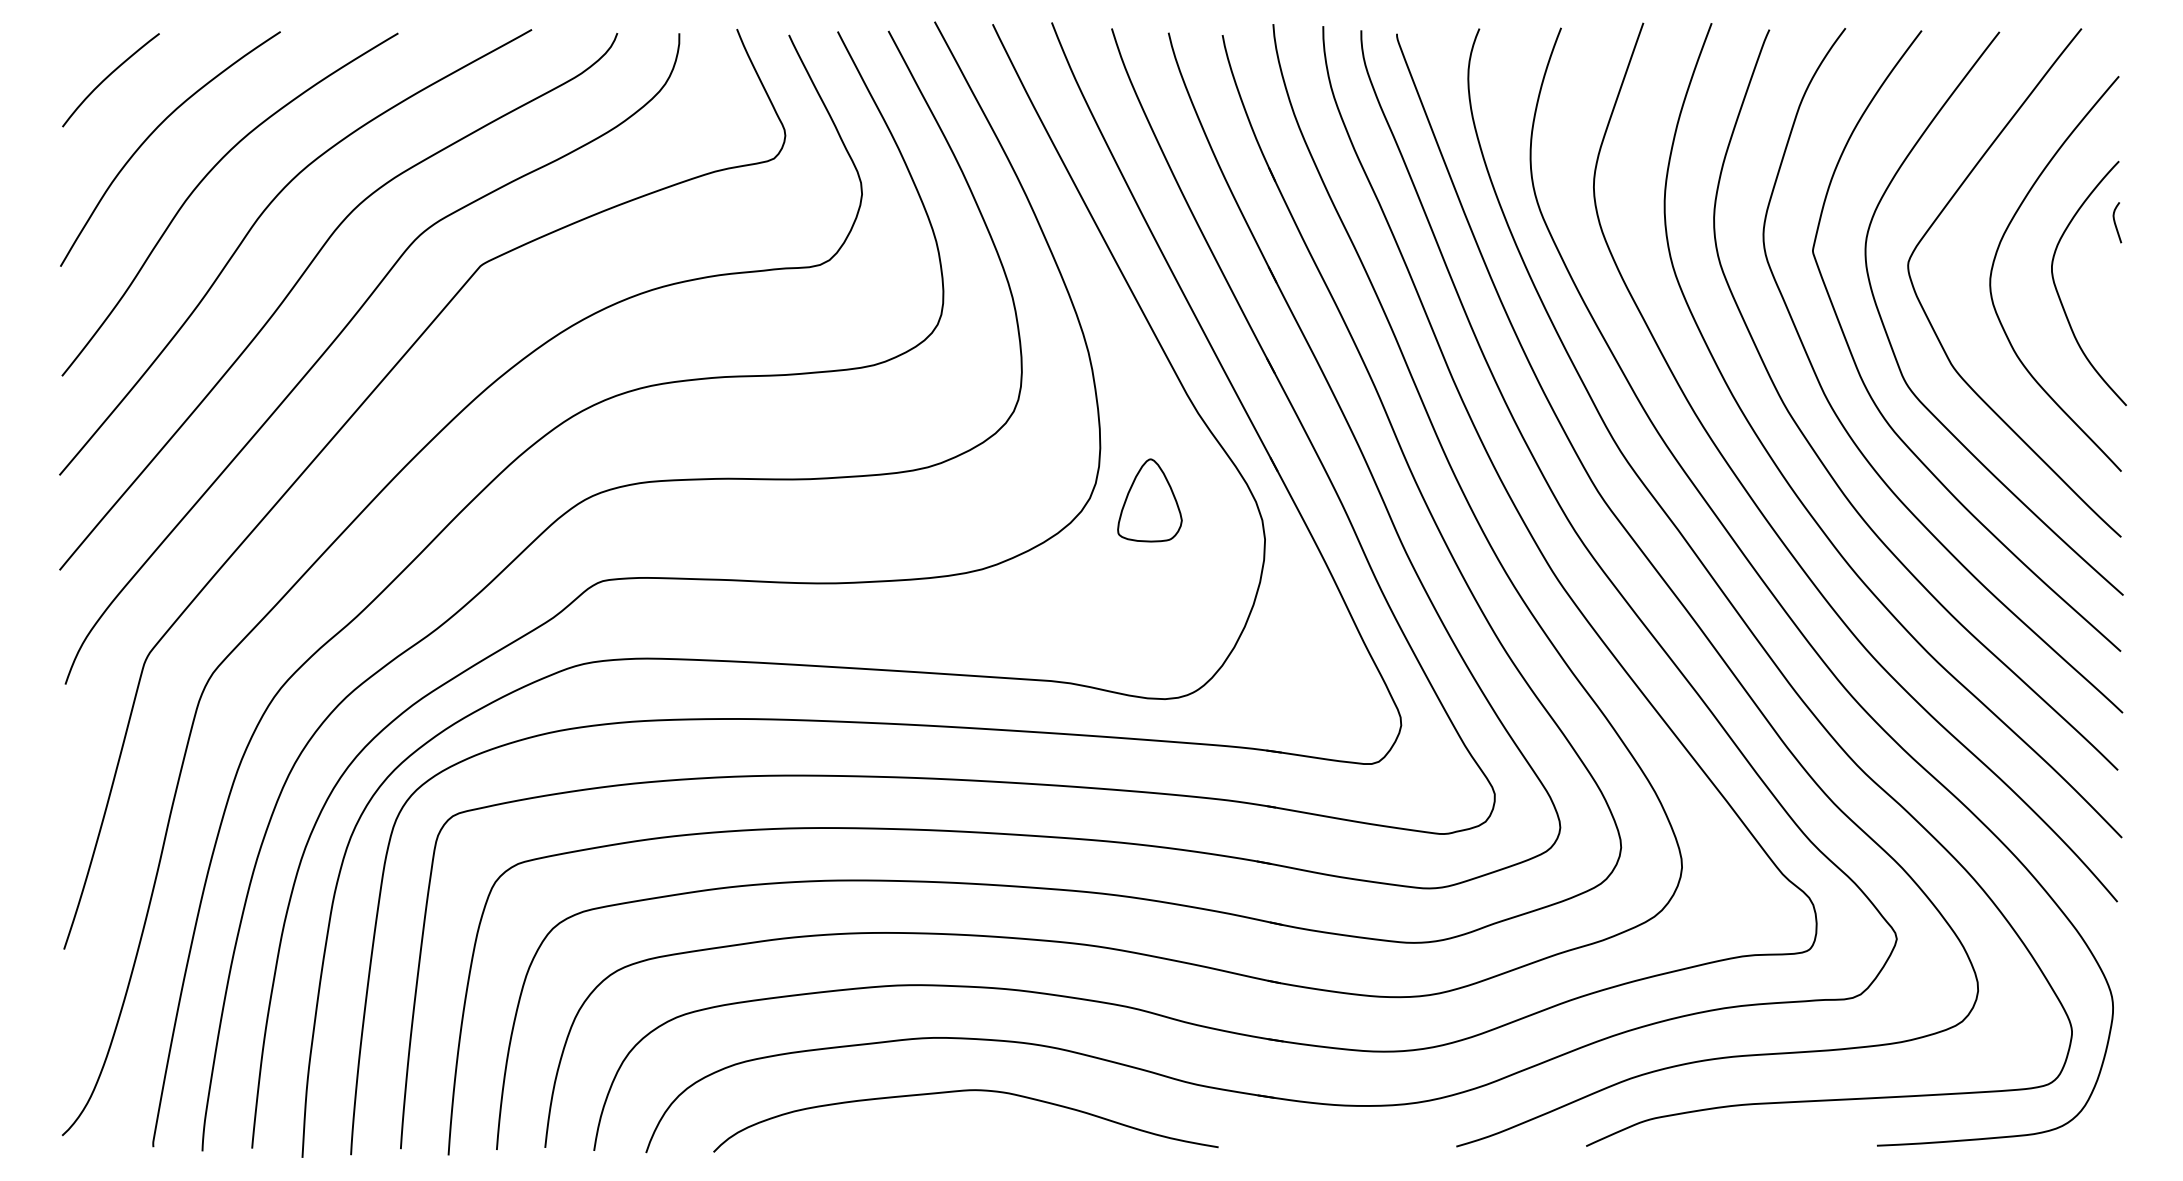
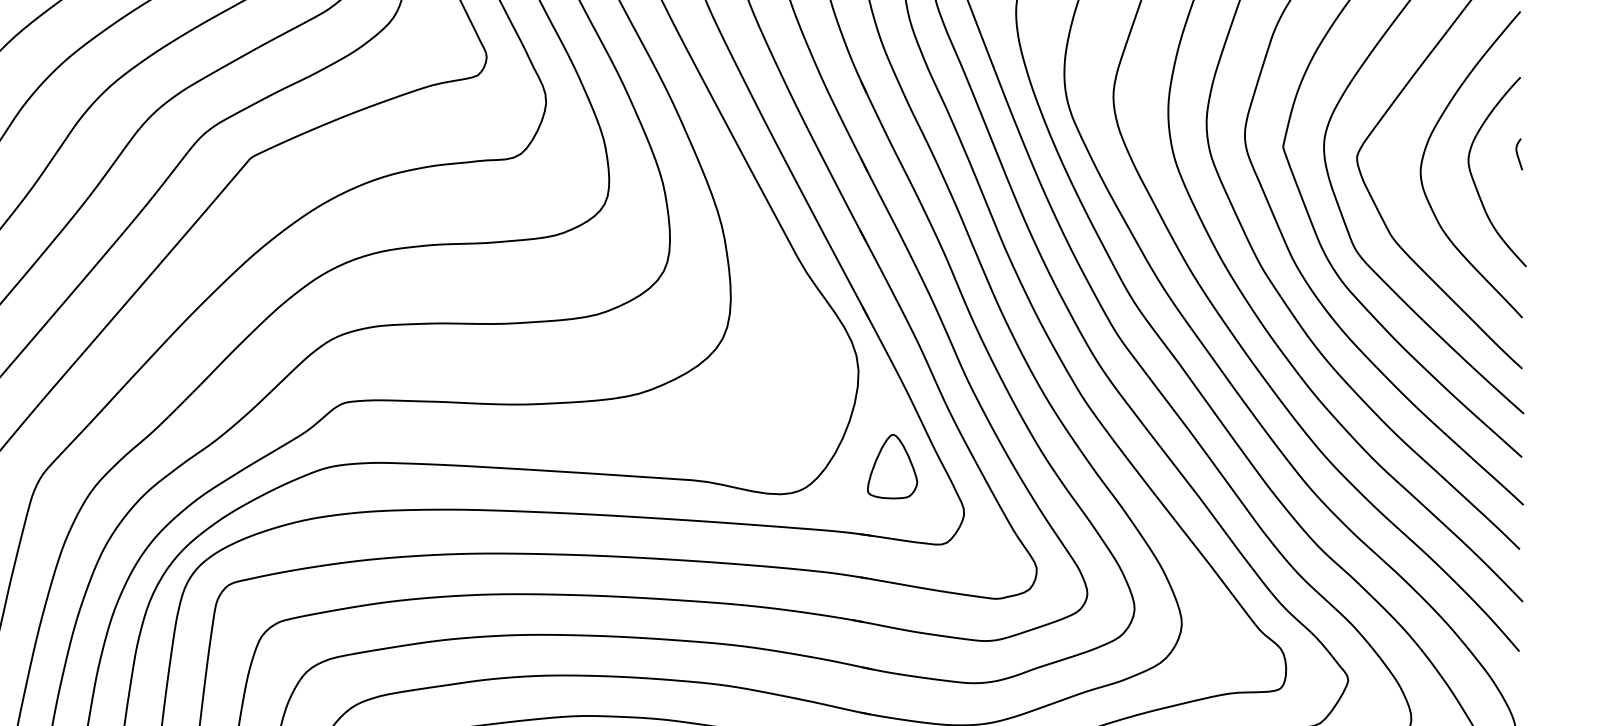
curve: (2115, 222) -> (1517, 154), moved
part: (1149, 500) -> (892, 466), moved

